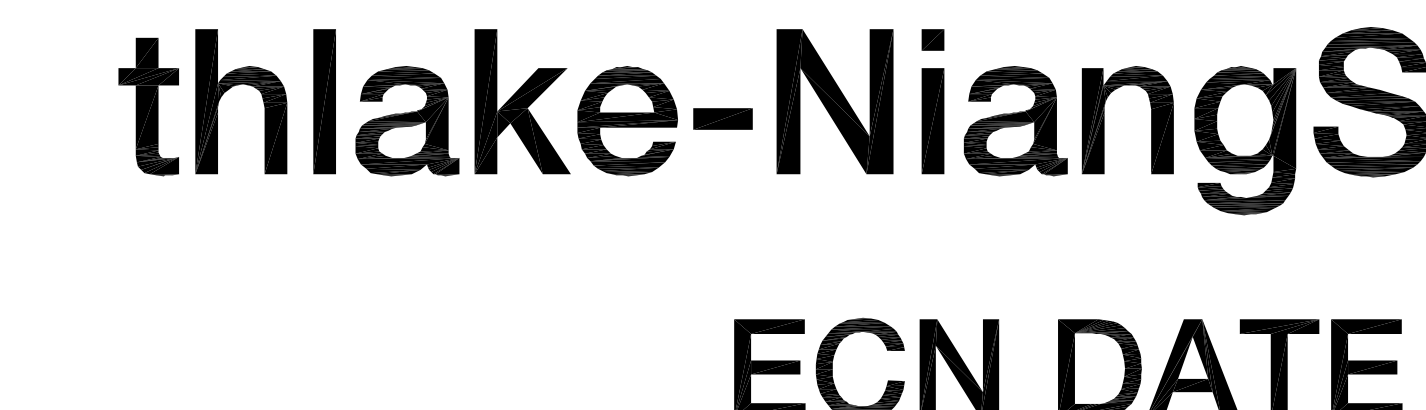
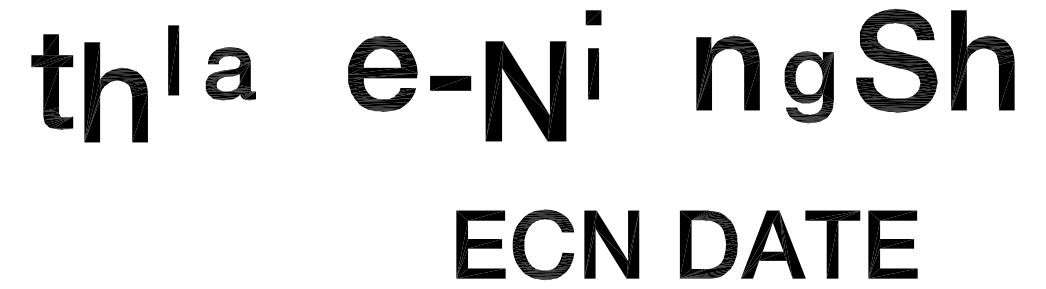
part: (237, 85) -> (113, 81), moved
part: (324, 101) -> (173, 60), size x0.7
part: (522, 101) -> (310, 60), removed
part: (834, 101) -> (525, 91), moved
part: (149, 106) -> (52, 81), moved
part: (722, 117) -> (450, 82), moved
part: (406, 120) -> (230, 73), size x0.7
part: (932, 120) -> (593, 73), size x0.7
part: (1015, 120) -> (650, 73), removed
part: (1245, 139) -> (809, 86), size x0.7

